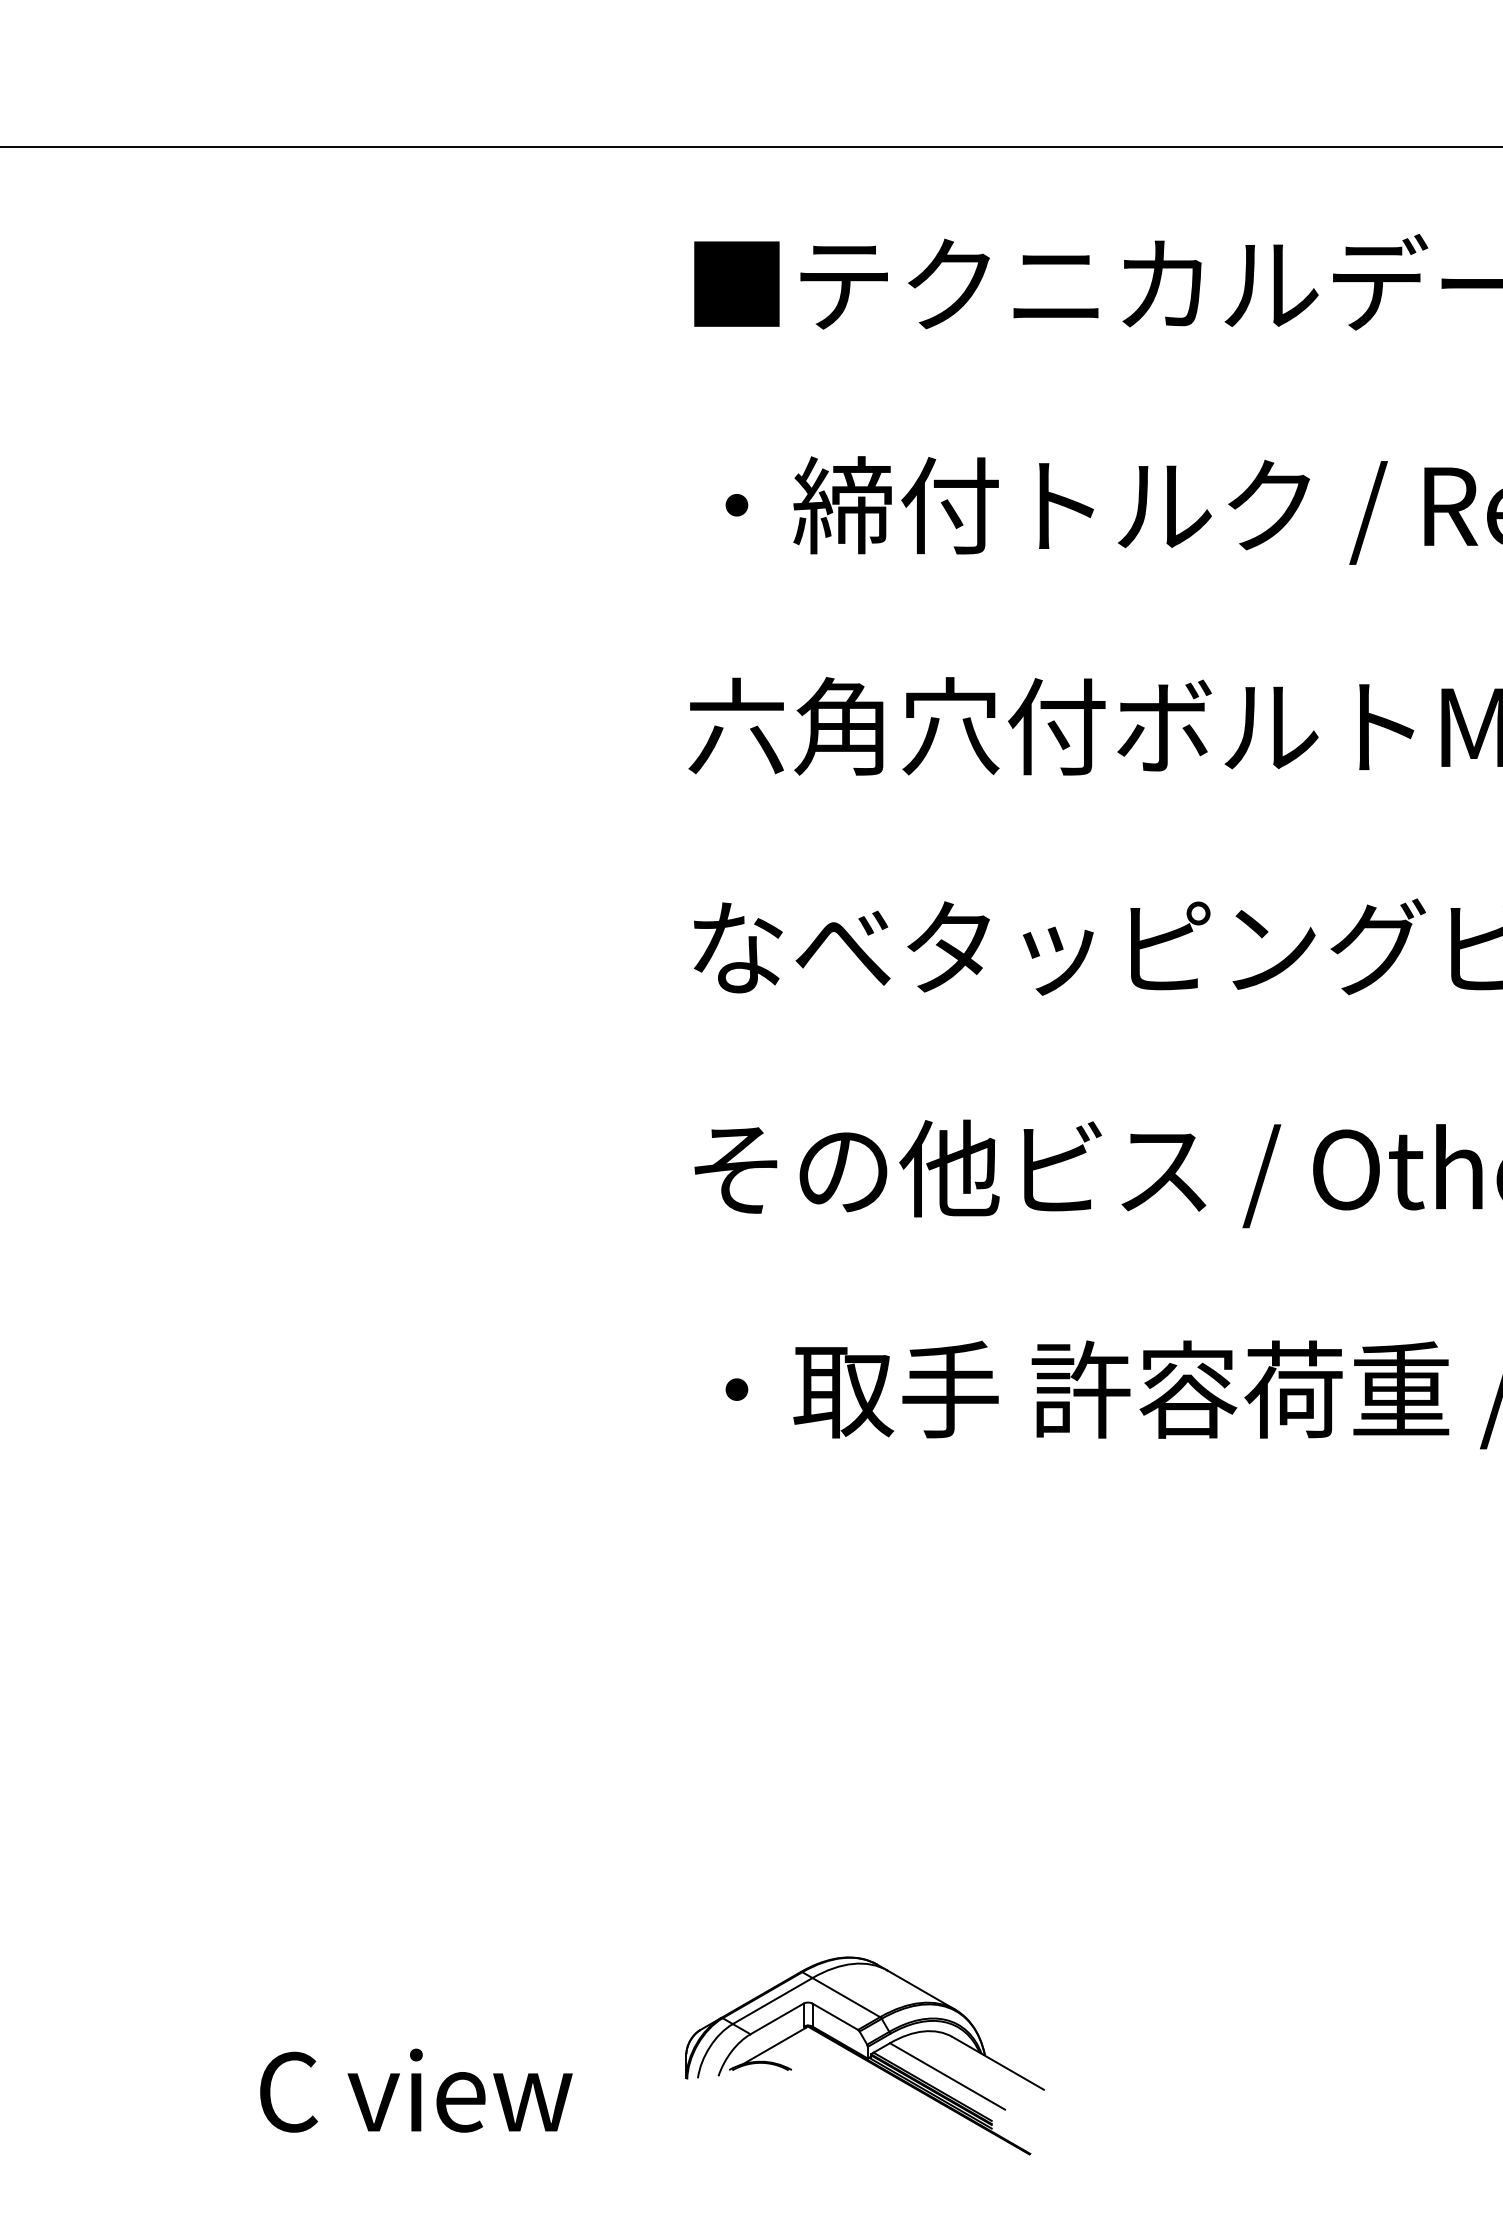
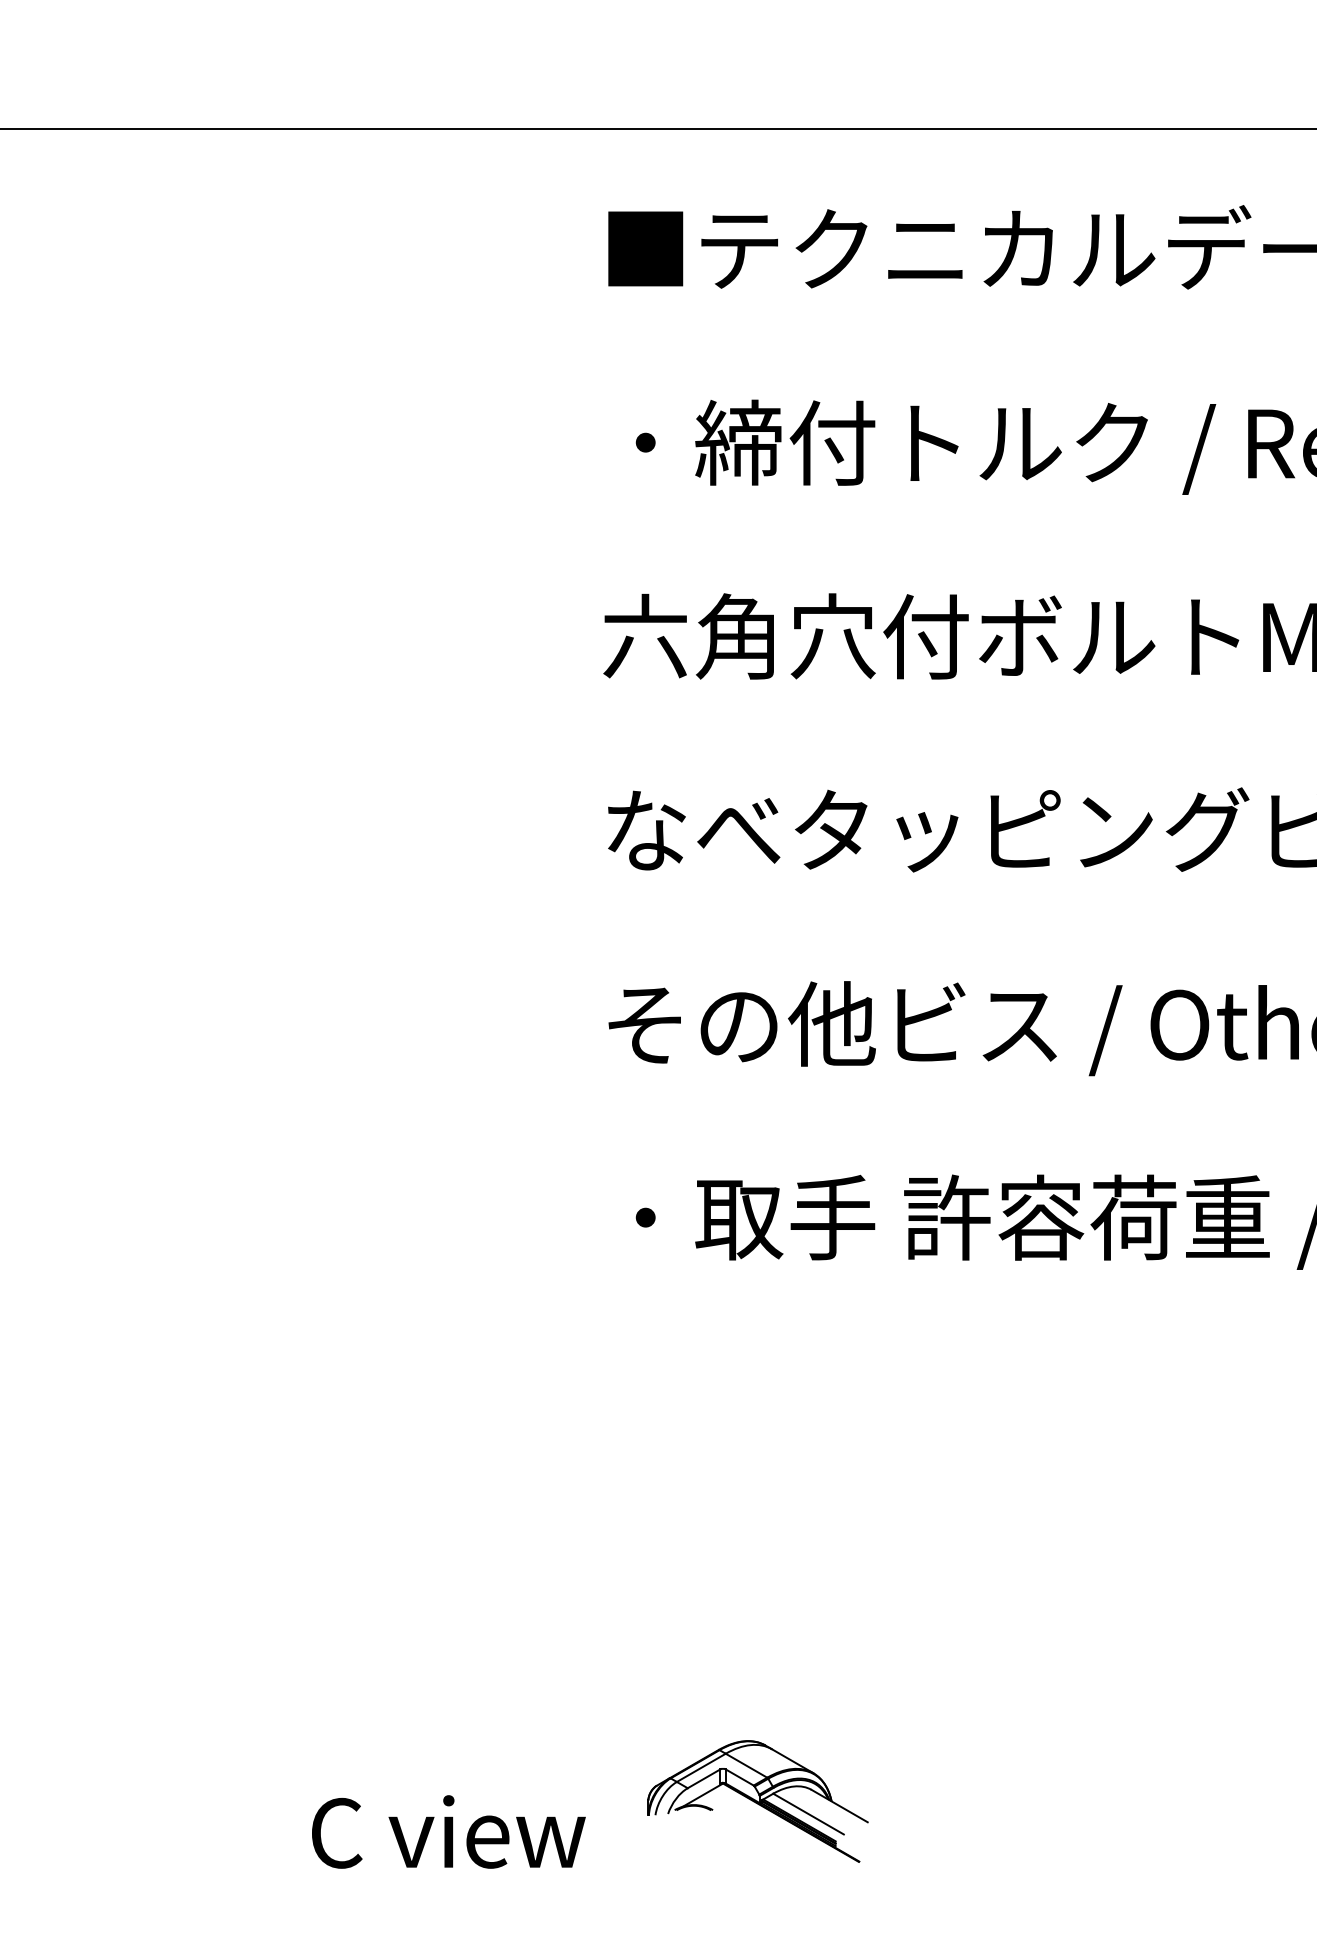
part: (864, 2055) -> (757, 1801), size x0.7
text: (415, 2090) -> (448, 1831), moved

